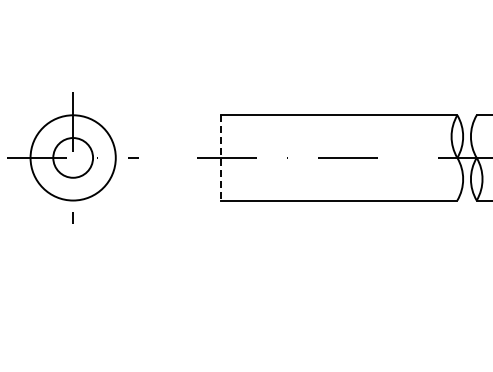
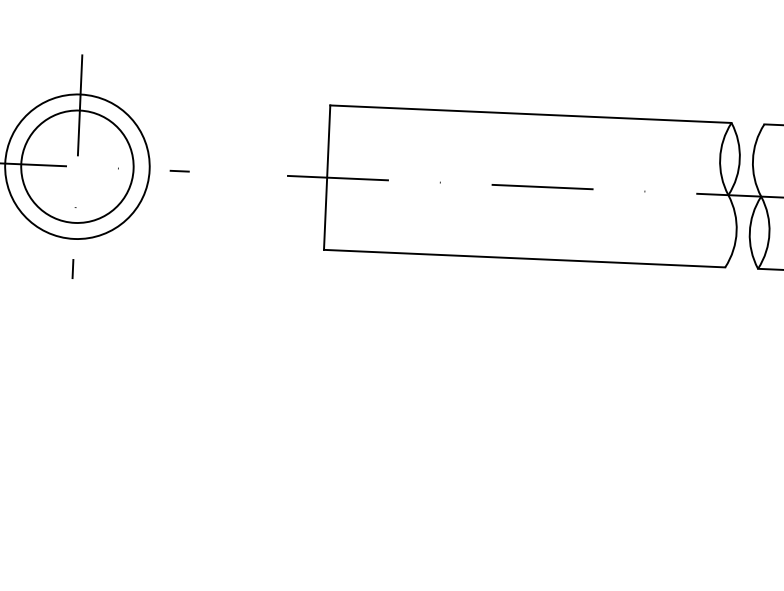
circle: (73, 157) -> (78, 166), size x1.67
line: (220, 157) -> (327, 176), dashed -> solid

